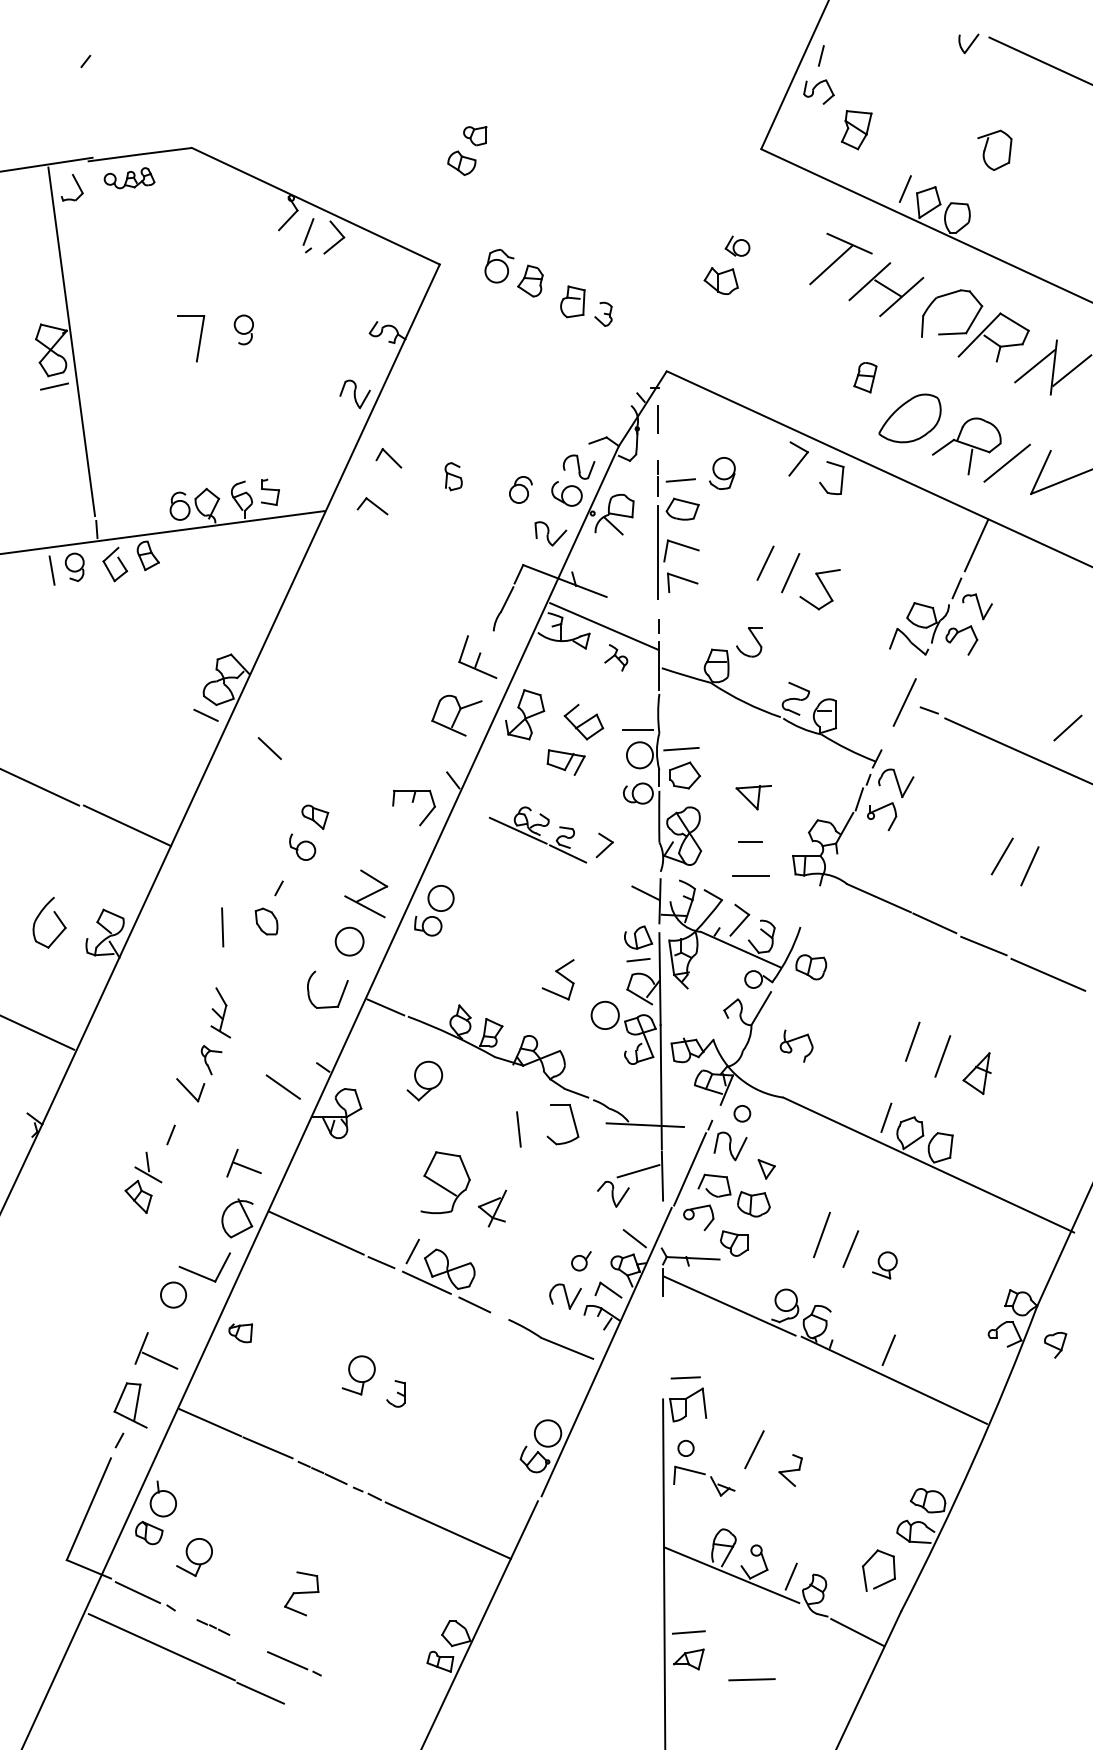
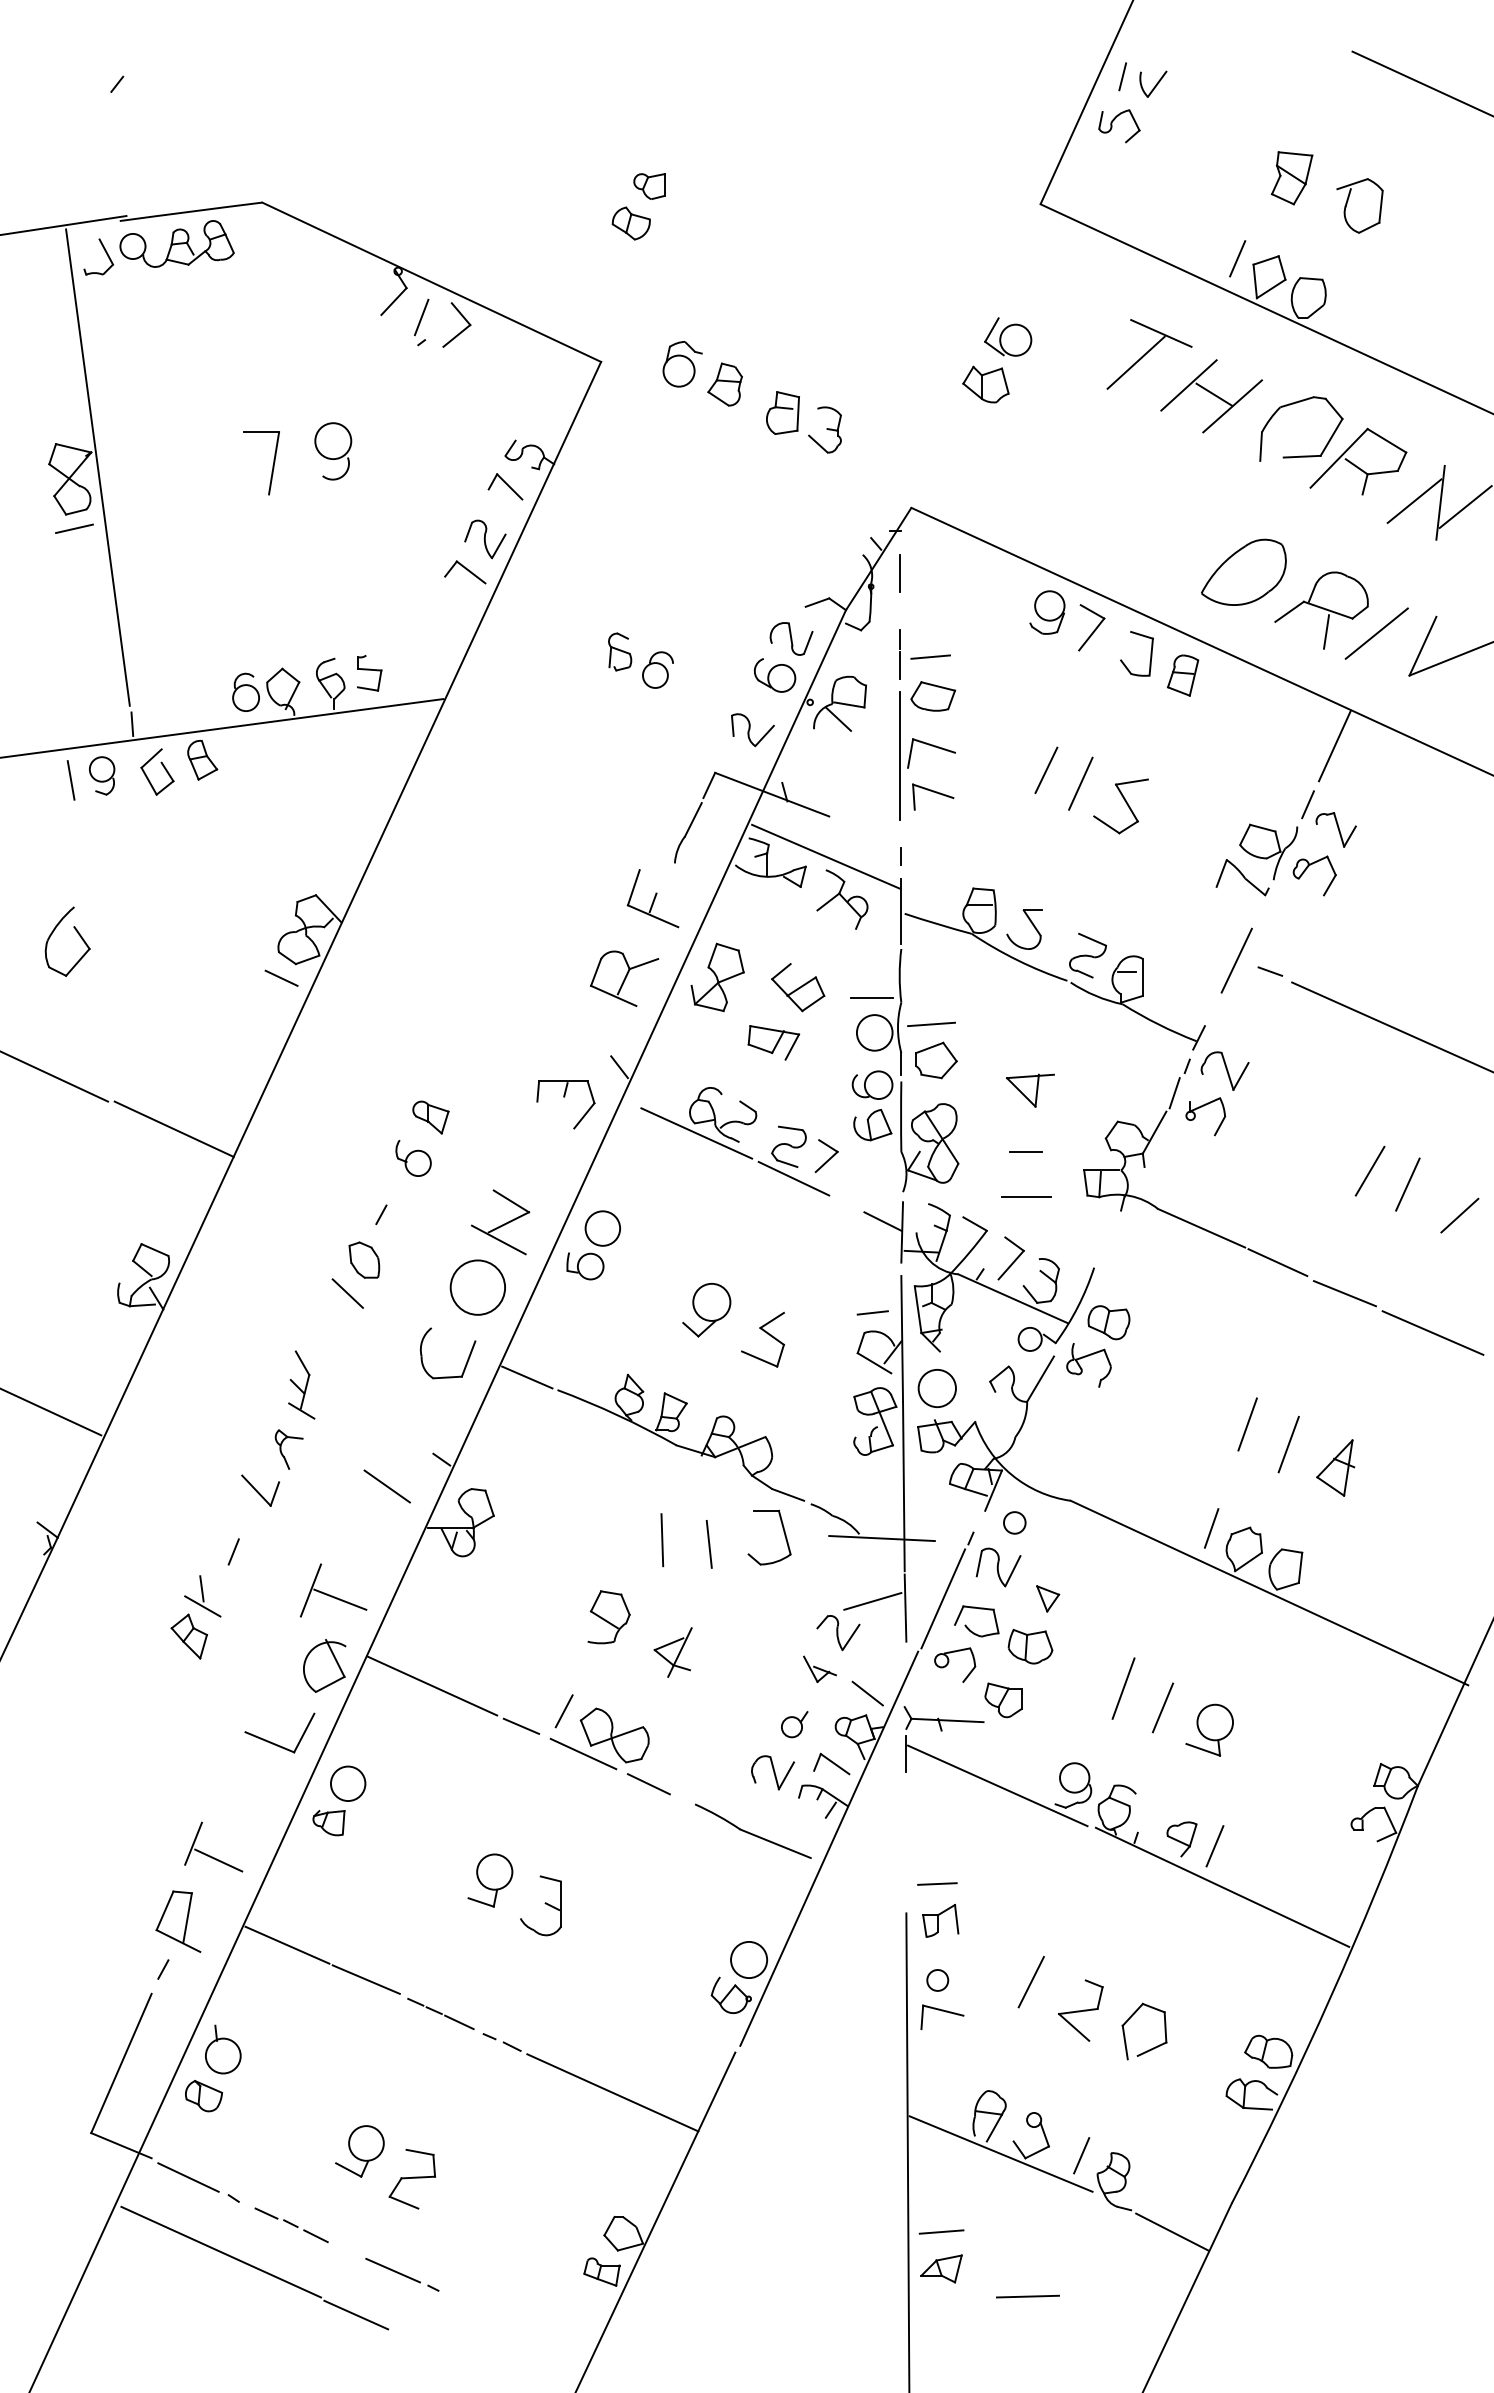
part: (968, 43) -> (1153, 83), moved
part: (856, 130) -> (1291, 178), moved
part: (129, 177) -> (176, 243), size x1.67
part: (737, 245) -> (1008, 336), size x1.43
part: (603, 313) -> (824, 429), size x1.43
part: (244, 330) -> (333, 451), size x1.43
part: (865, 377) -> (1183, 675), moved
part: (388, 458) -> (505, 486), moved
part: (722, 473) -> (1047, 612), moved
part: (520, 489) -> (657, 669), moved
part: (372, 506) -> (465, 572), moved
part: (755, 639) -> (1032, 925), moved
part: (616, 657) -> (842, 899), size x1.67
line: (1067, 727) -> (1459, 1215), moved
line: (269, 748) -> (347, 1293), moved
part: (538, 834) -> (735, 1141), size x1.43
part: (56, 916) -> (77, 933), moved
line: (222, 927) -> (662, 1540), moved
part: (638, 937) -> (872, 1125), moved
circle: (349, 941) -> (477, 1287), size x1.43
circle: (604, 1015) -> (936, 1388), moved
part: (791, 1048) -> (1082, 1368), moved
part: (424, 1081) -> (706, 1310), moved
part: (244, 1163) -> (333, 1590), size x1.43
part: (445, 1182) -> (608, 1617), size x0.62
part: (884, 1264) -> (1209, 1729), size x1.43
circle: (173, 1294) -> (348, 1783), moved
part: (1055, 1345) -> (1181, 1839), moved
part: (395, 1393) -> (540, 1905), size x1.67
part: (688, 1404) -> (940, 1920), size x0.71
part: (790, 1470) -> (1080, 2010), size x1.43
part: (722, 1486) -> (819, 1669), moved
part: (194, 1557) -> (359, 2151), moved
part: (885, 1582) -> (1153, 2047), moved
part: (213, 1626) -> (291, 2224), size x1.67

